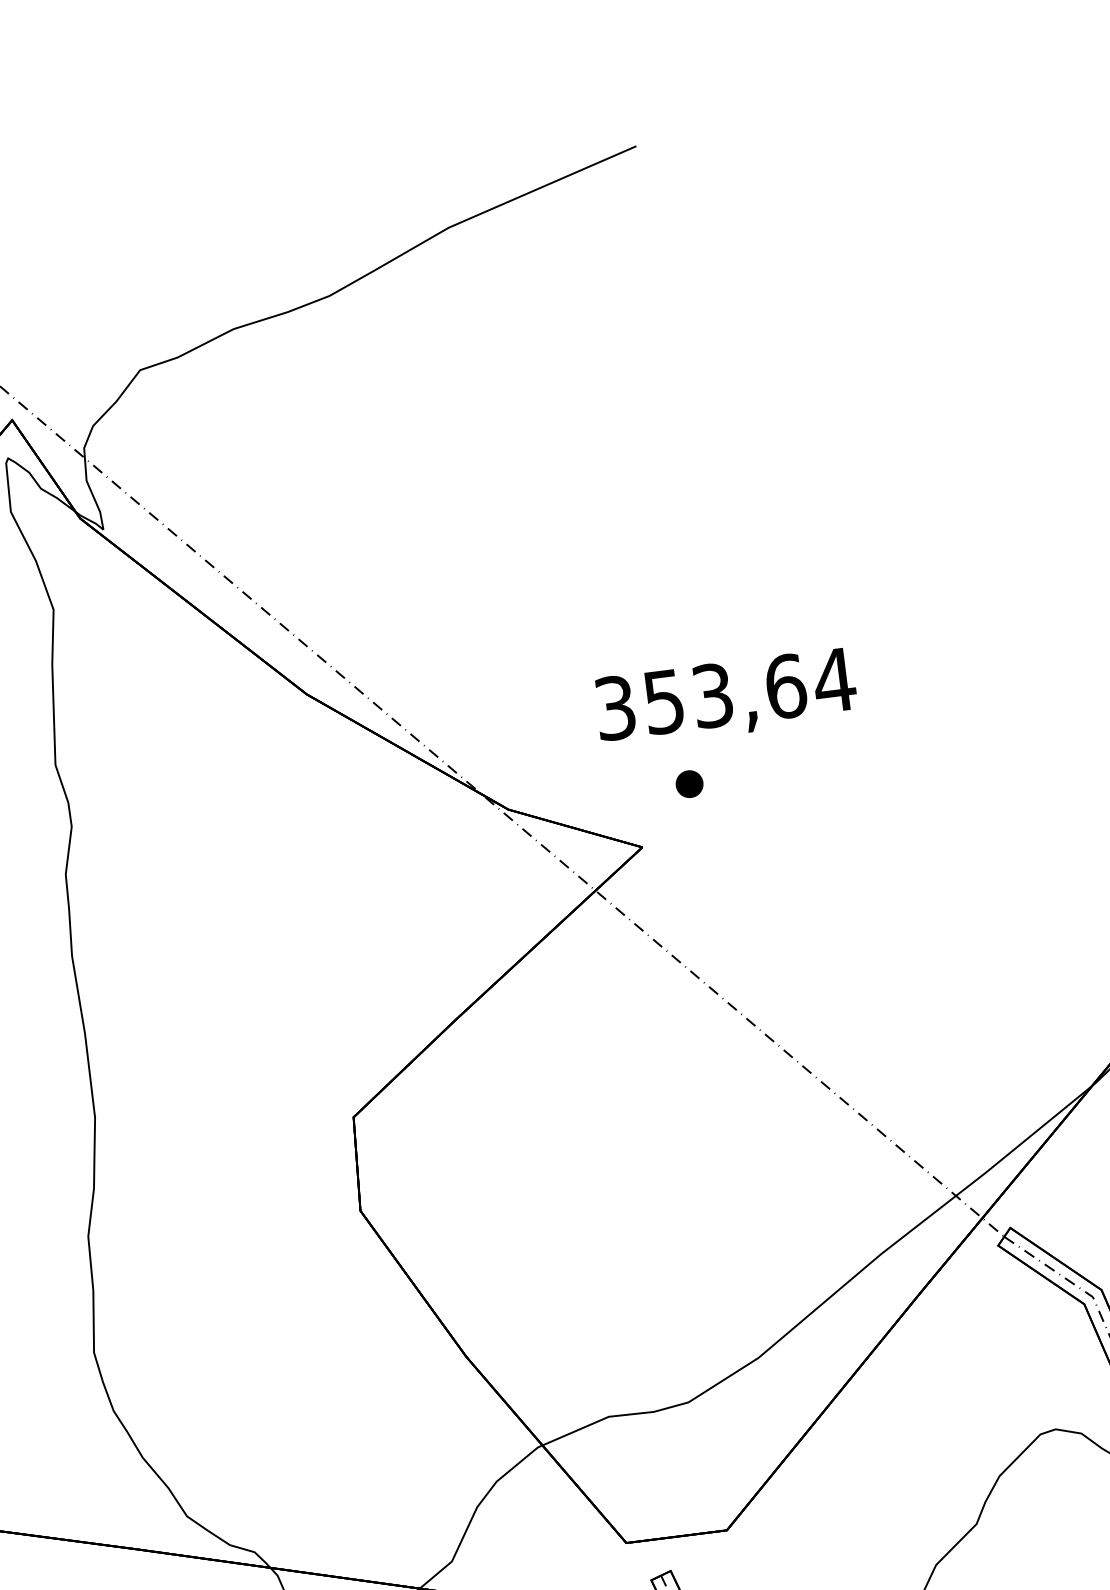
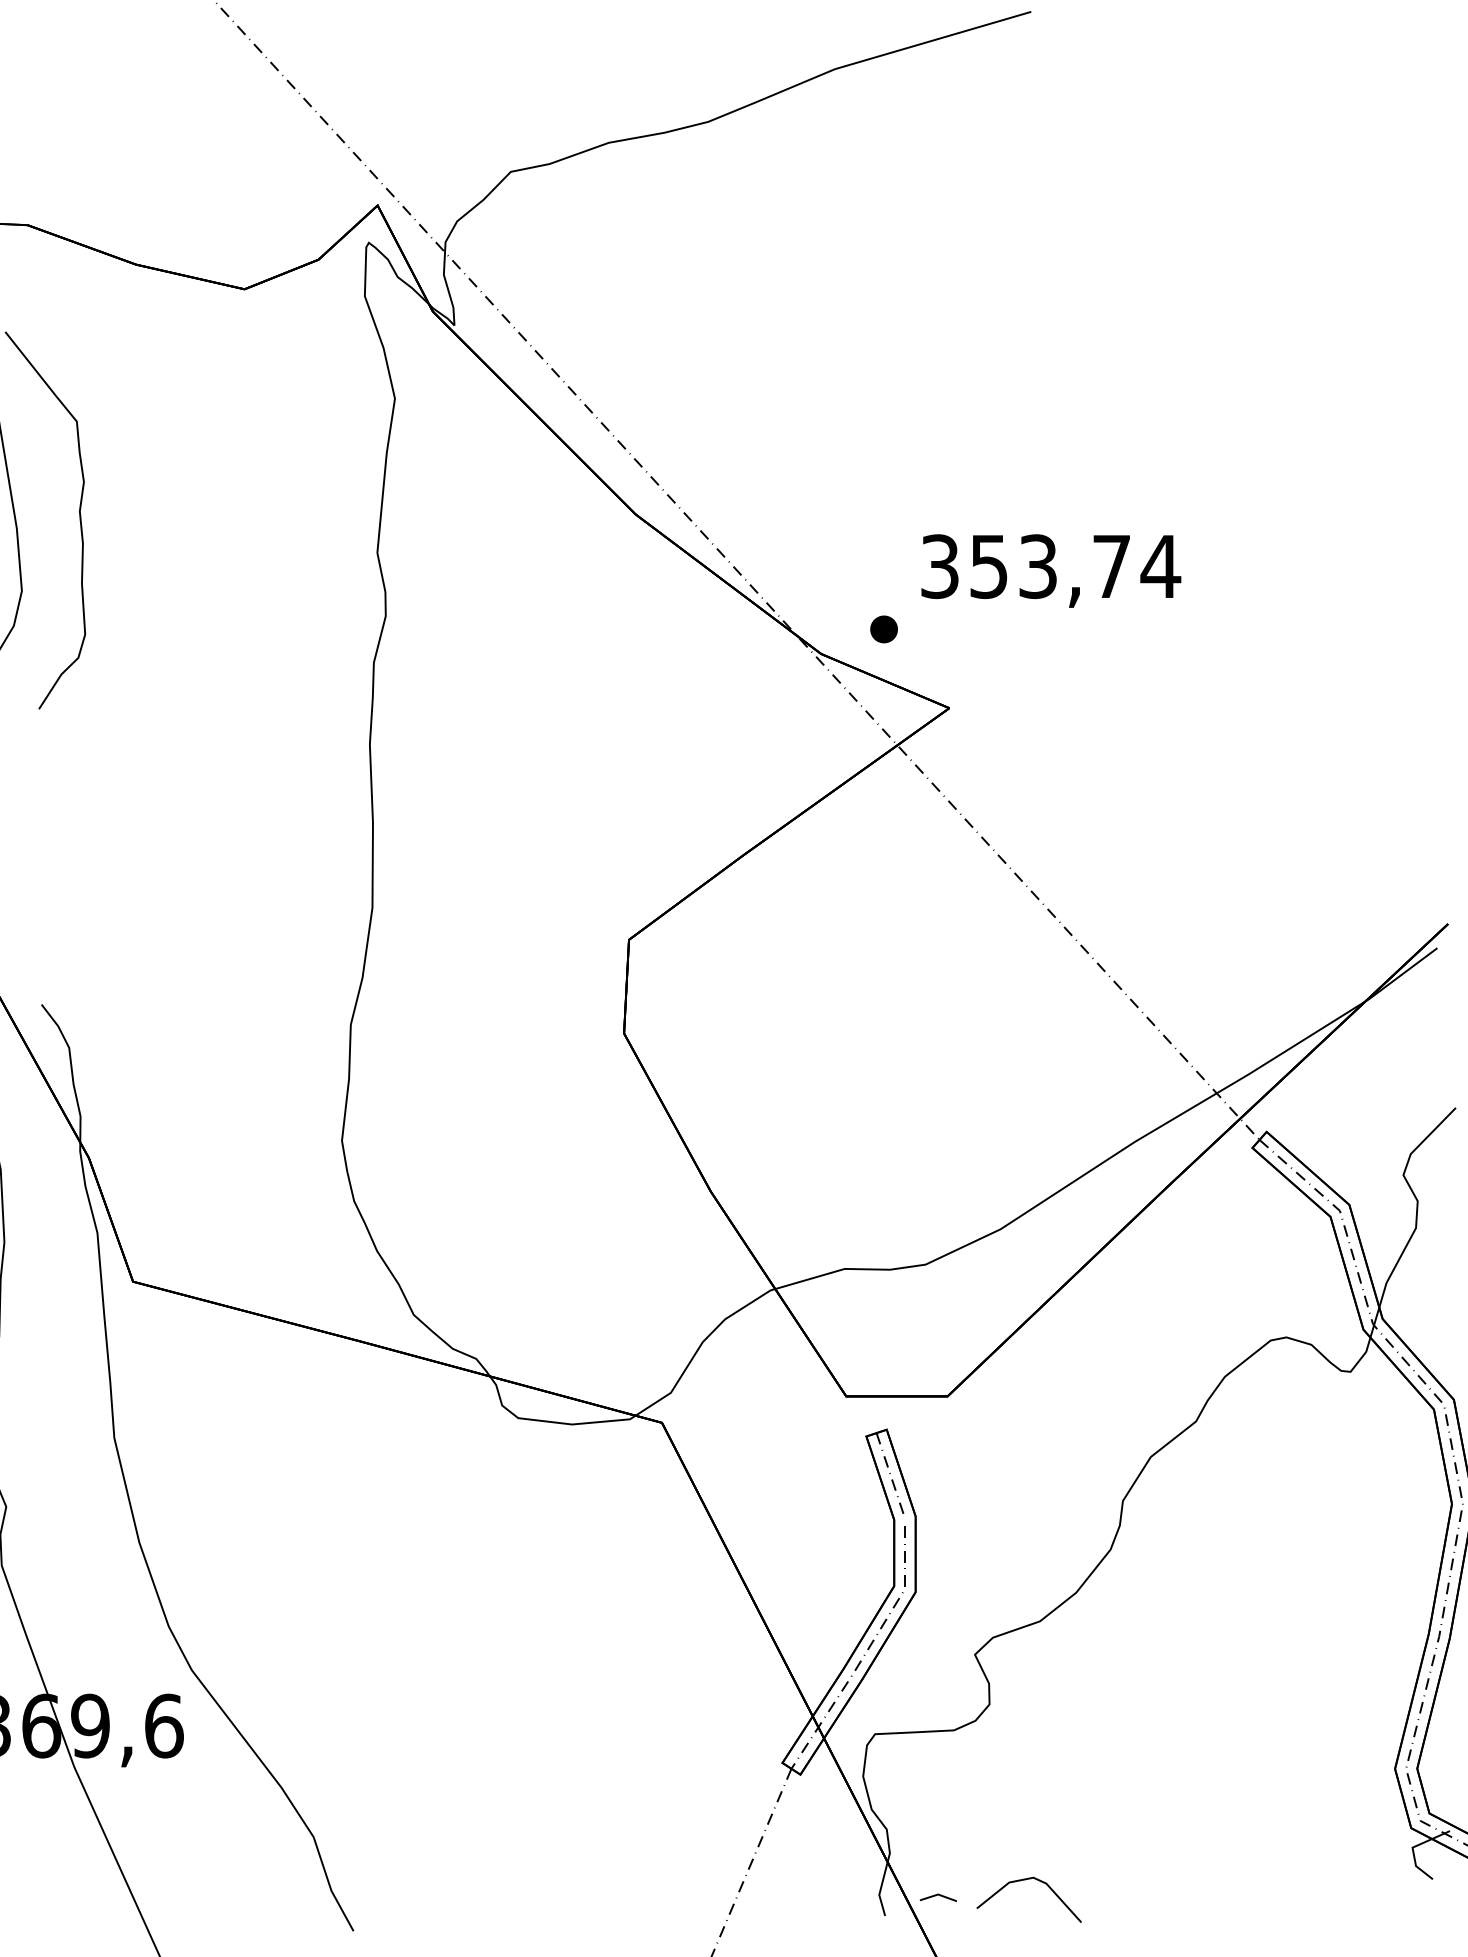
text: (785, 686) -> (1111, 566), 353,64 -> 353,74
part: (689, 784) -> (883, 629), moved

